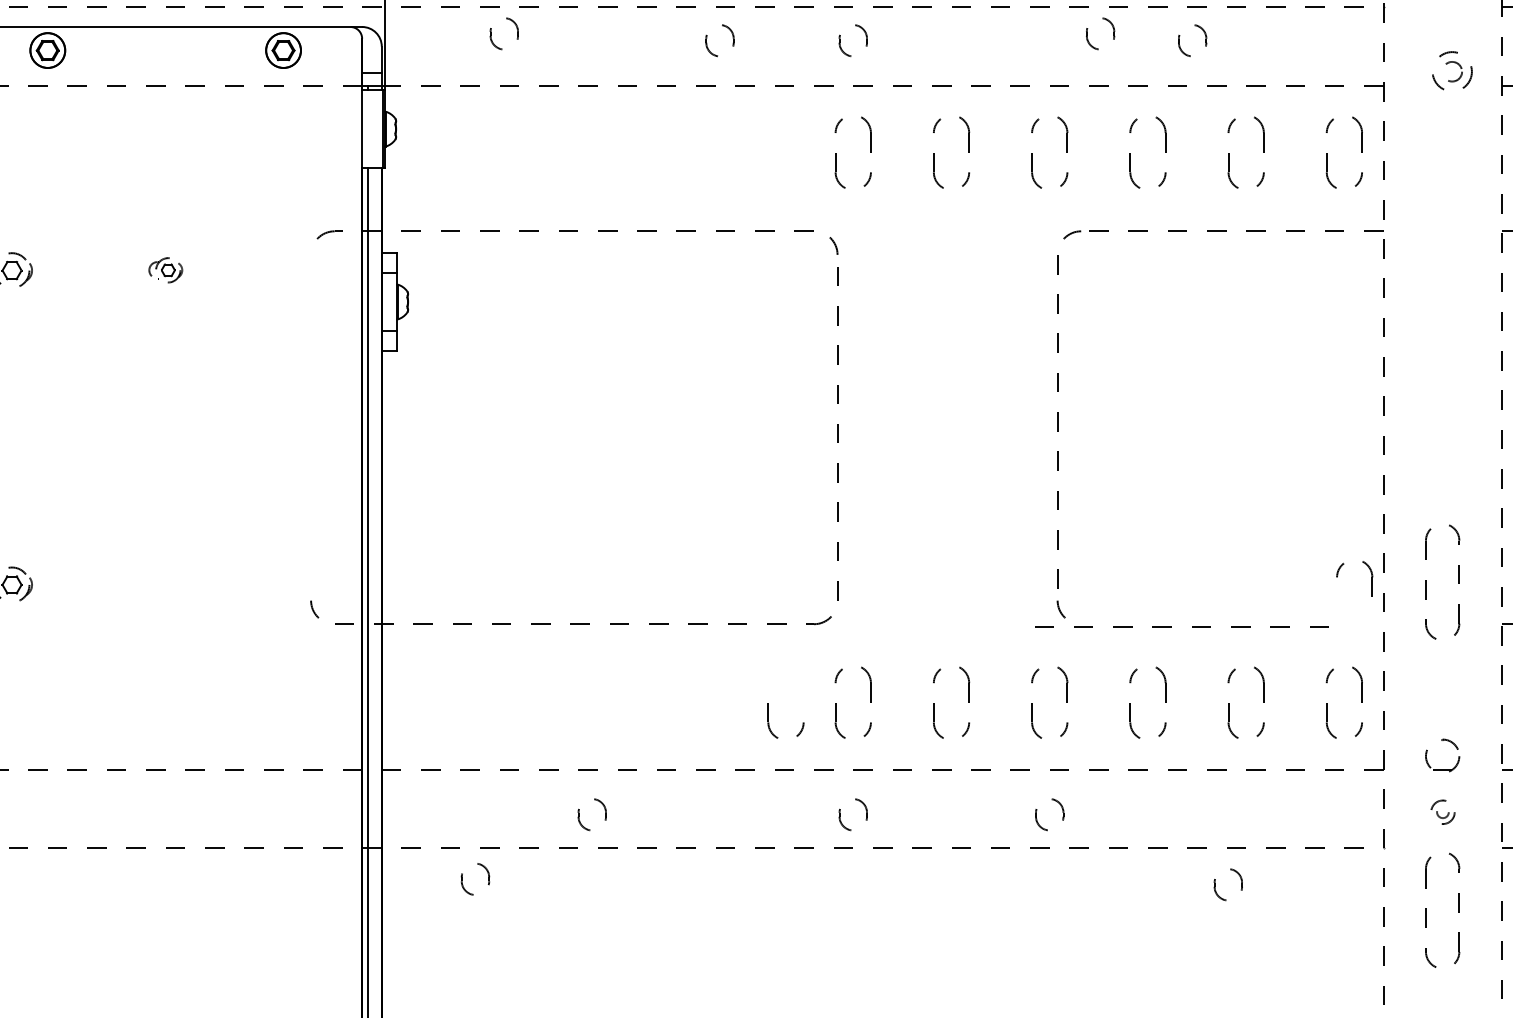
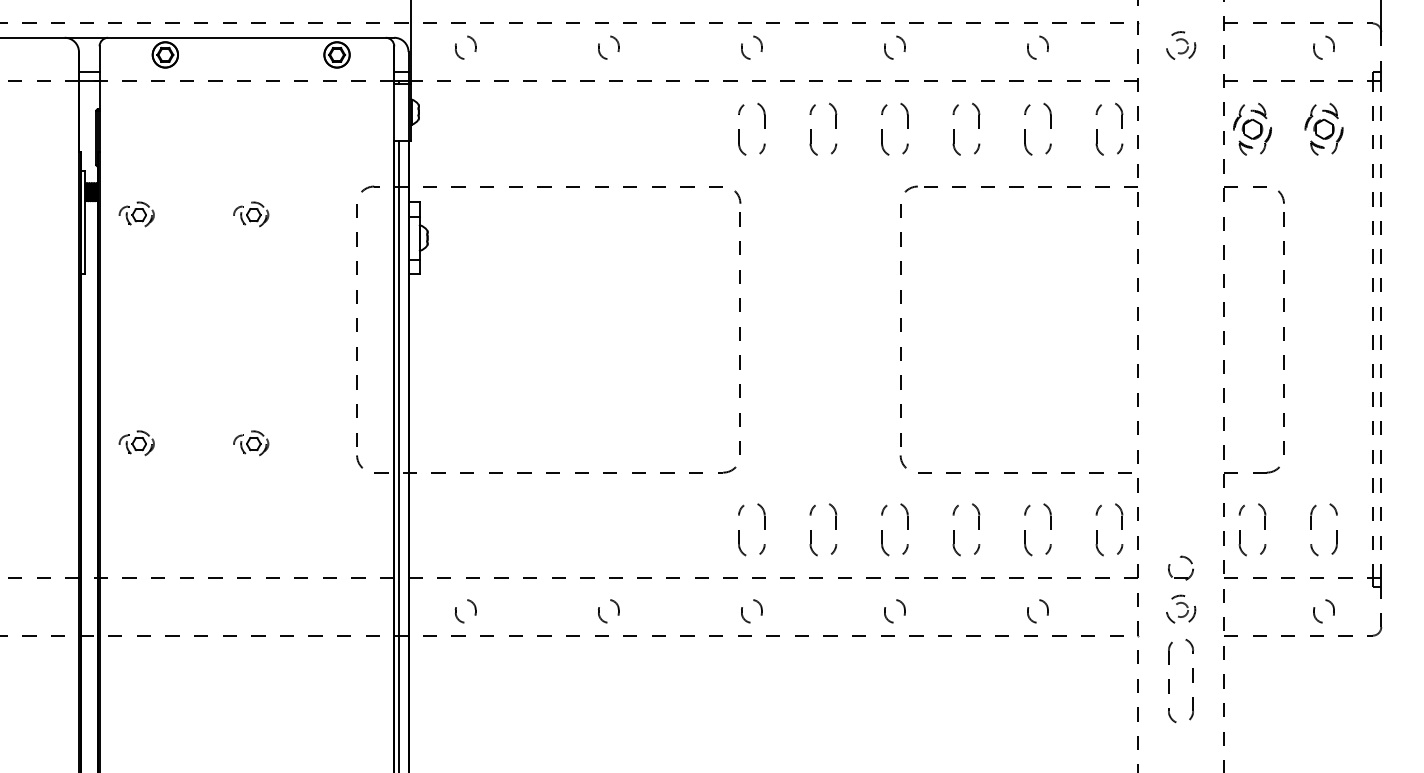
part: (491, 33) -> (456, 47), moved
part: (1181, 36) -> (1029, 44), moved
part: (1089, 38) -> (886, 51), moved
part: (707, 40) -> (599, 47), moved
part: (1452, 70) -> (1181, 45), moved
part: (166, 269) -> (251, 214), size x1.43
line: (310, 422) -> (356, 325), added
part: (1338, 575) -> (1105, 437), removed
part: (1426, 582) -> (1169, 442), removed
part: (166, 584) -> (251, 443), added
line: (1171, 626) -> (1017, 472), moved
part: (770, 725) -> (691, 546), removed
part: (1443, 810) -> (1181, 608), size x1.67
part: (580, 820) -> (600, 615), moved
part: (1216, 879) -> (1029, 607), moved
part: (464, 884) -> (457, 615), moved

